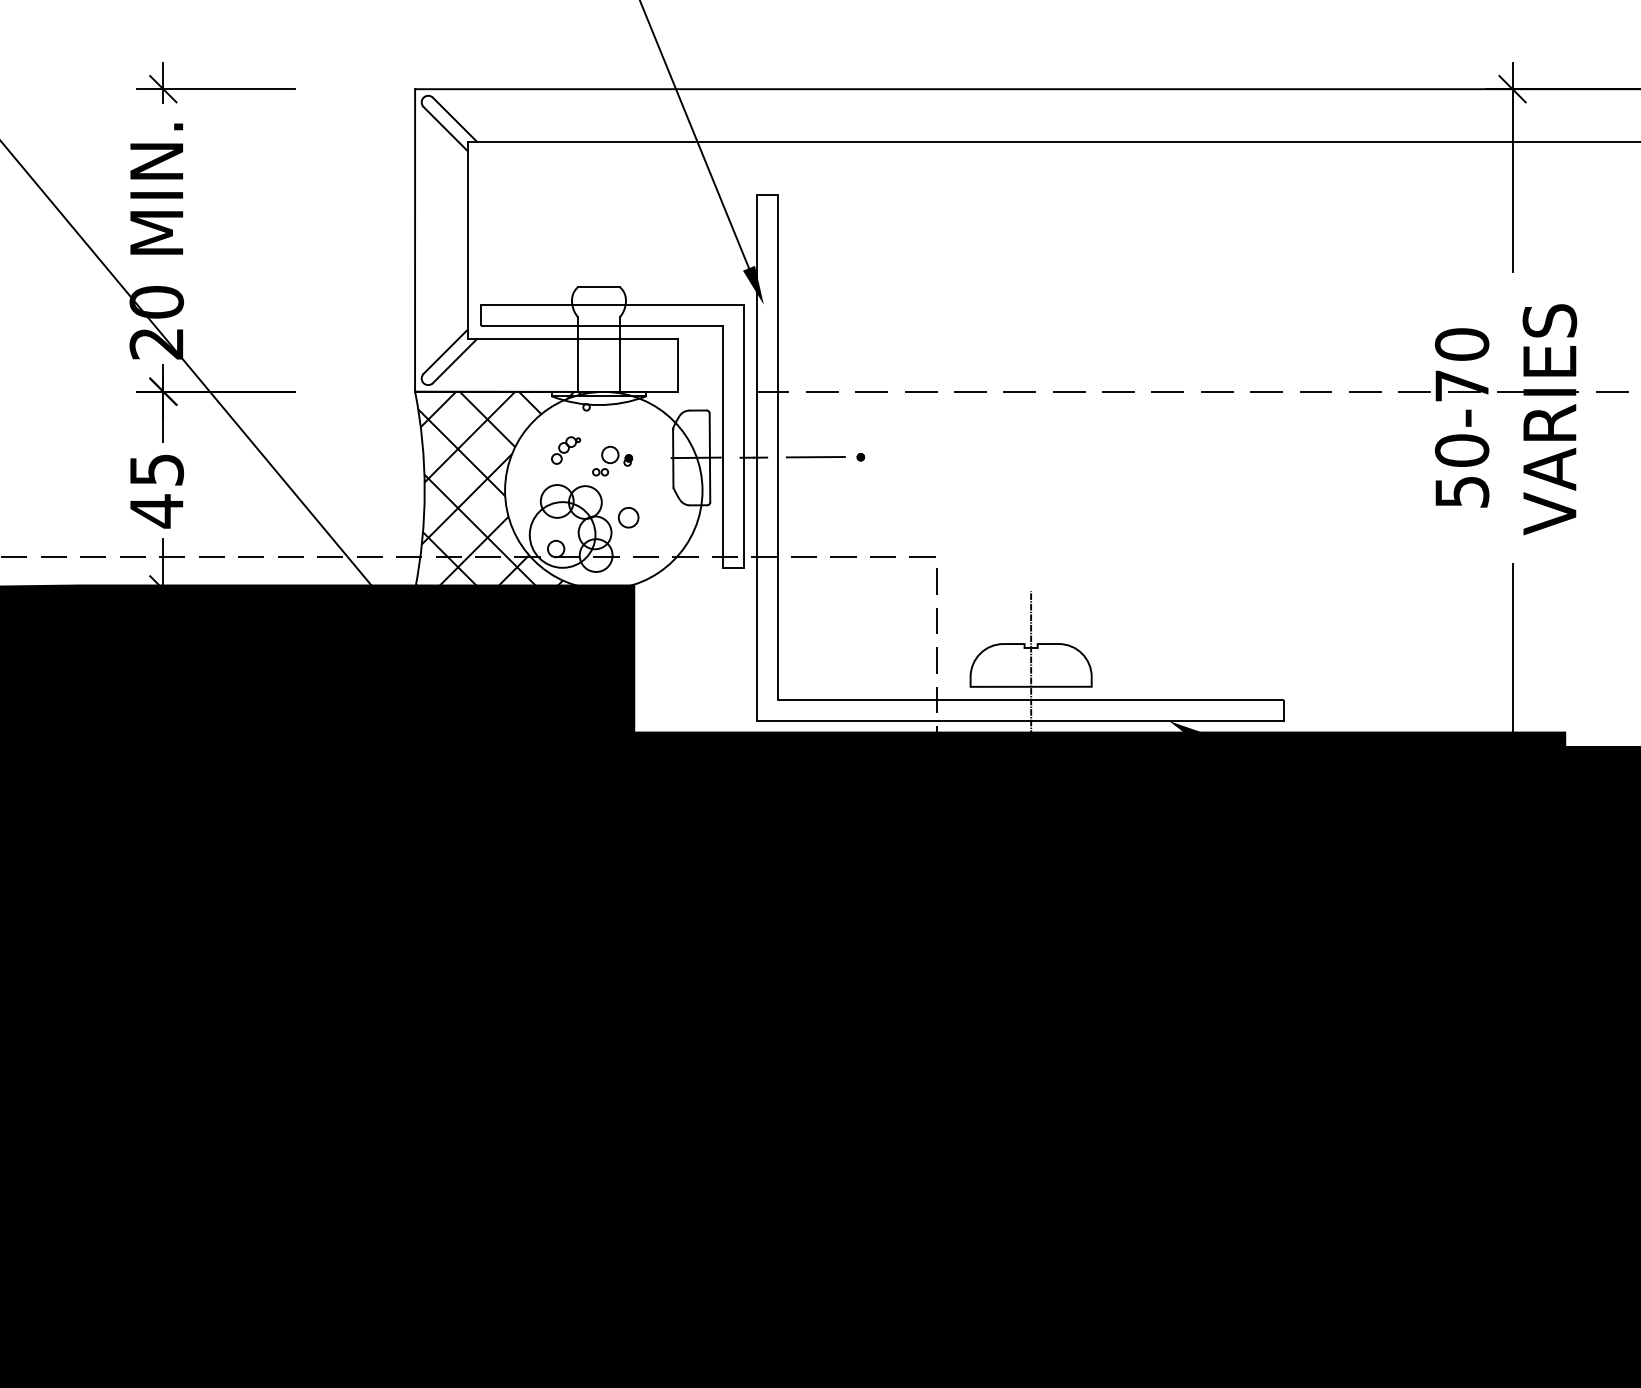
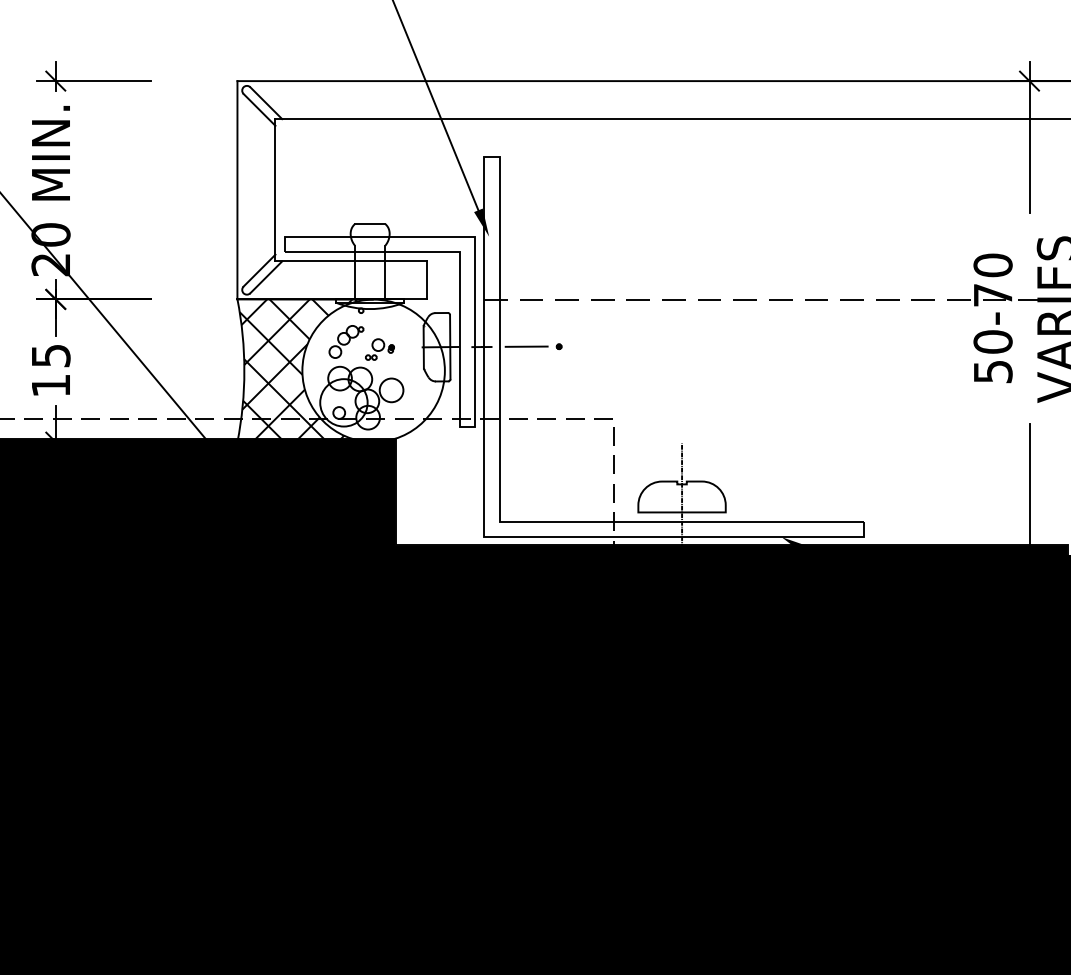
part: (565, 450) -> (346, 341), size x1.67
text: (156, 511) -> (50, 385), 45 -> 15
circle: (628, 517) -> (391, 390), size x1.67

